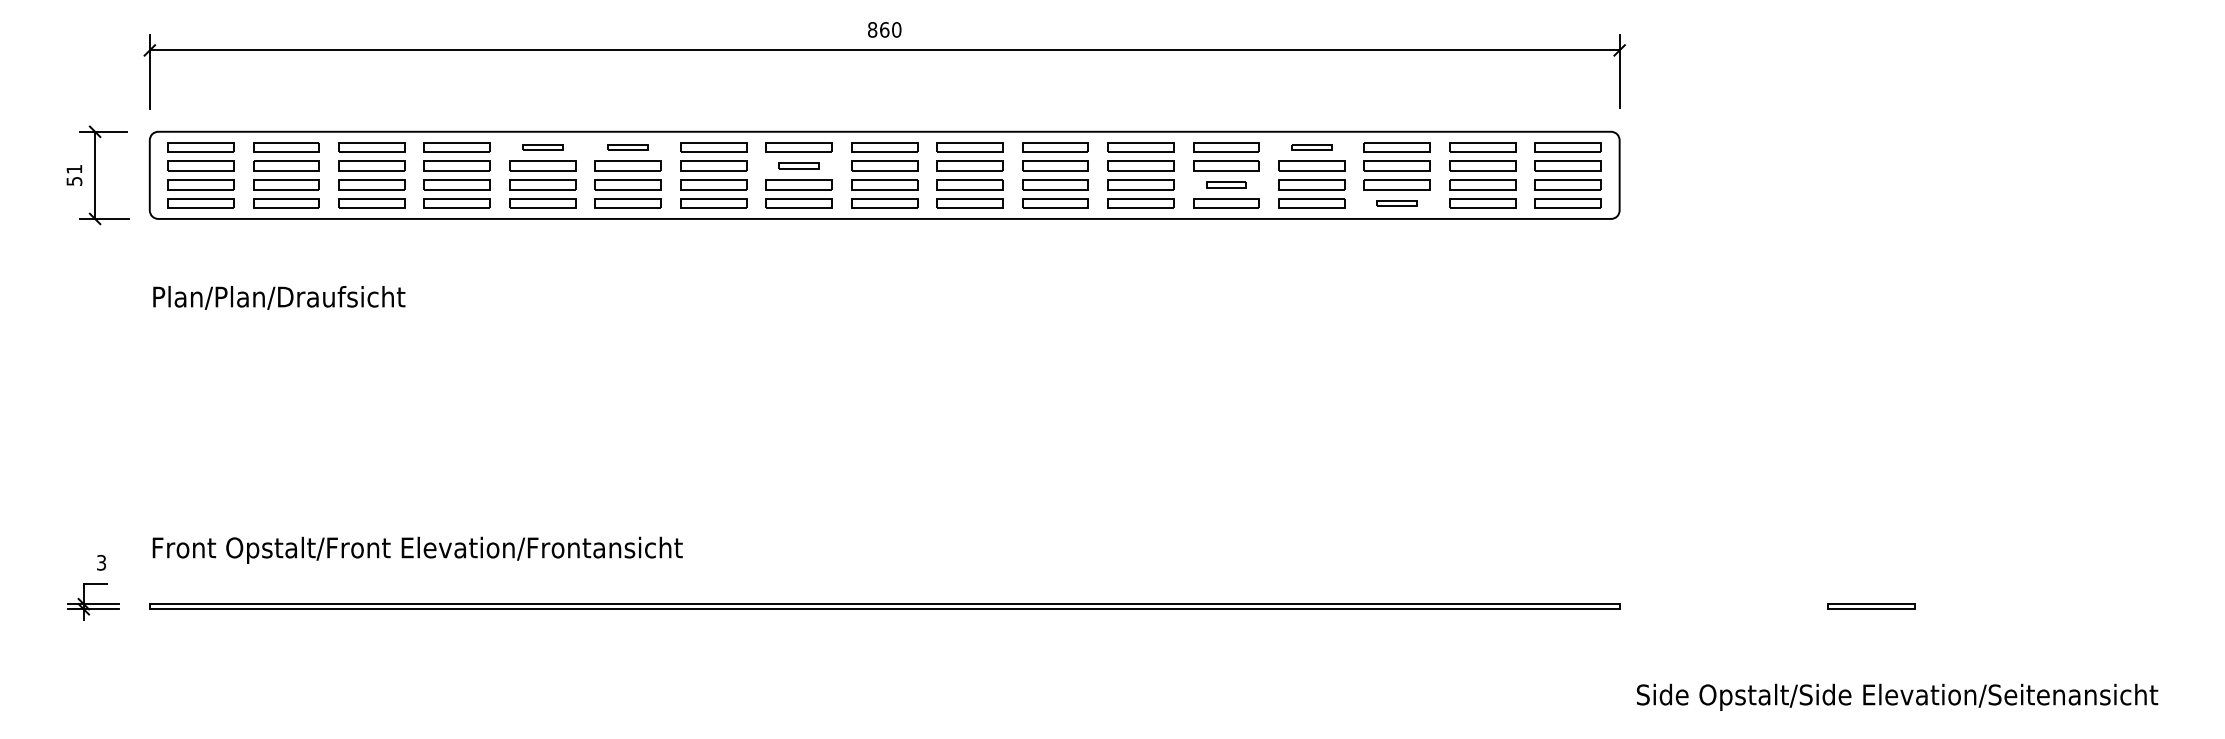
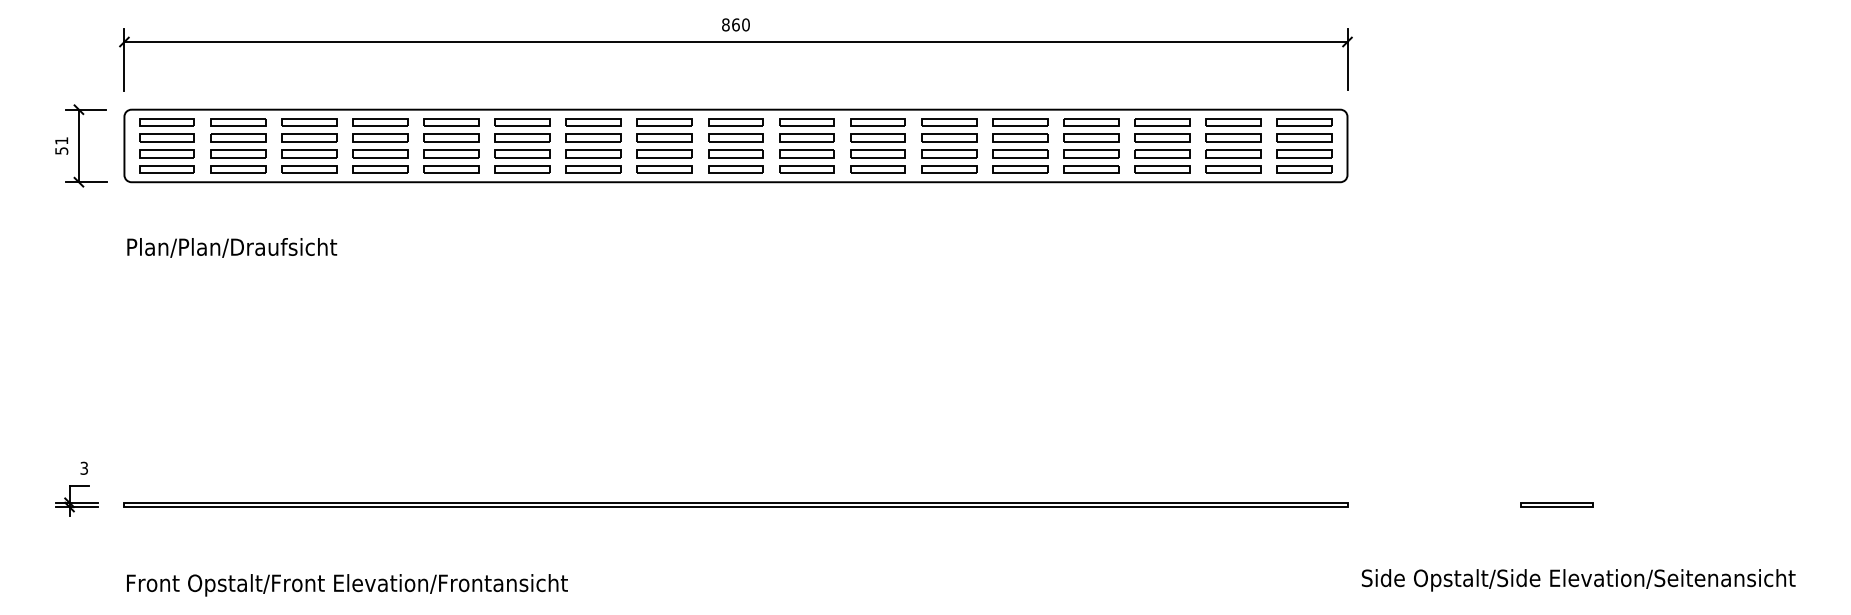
part: (542, 147) -> (451, 122), size x1.67
part: (627, 147) -> (521, 122), size x1.67
part: (1311, 147) -> (1091, 122), size x1.67
part: (798, 165) -> (664, 137), size x1.67
part: (1226, 184) -> (1020, 153), size x1.67
part: (1396, 203) -> (1161, 169), size x1.67
text: (417, 549) -> (347, 584), moved

